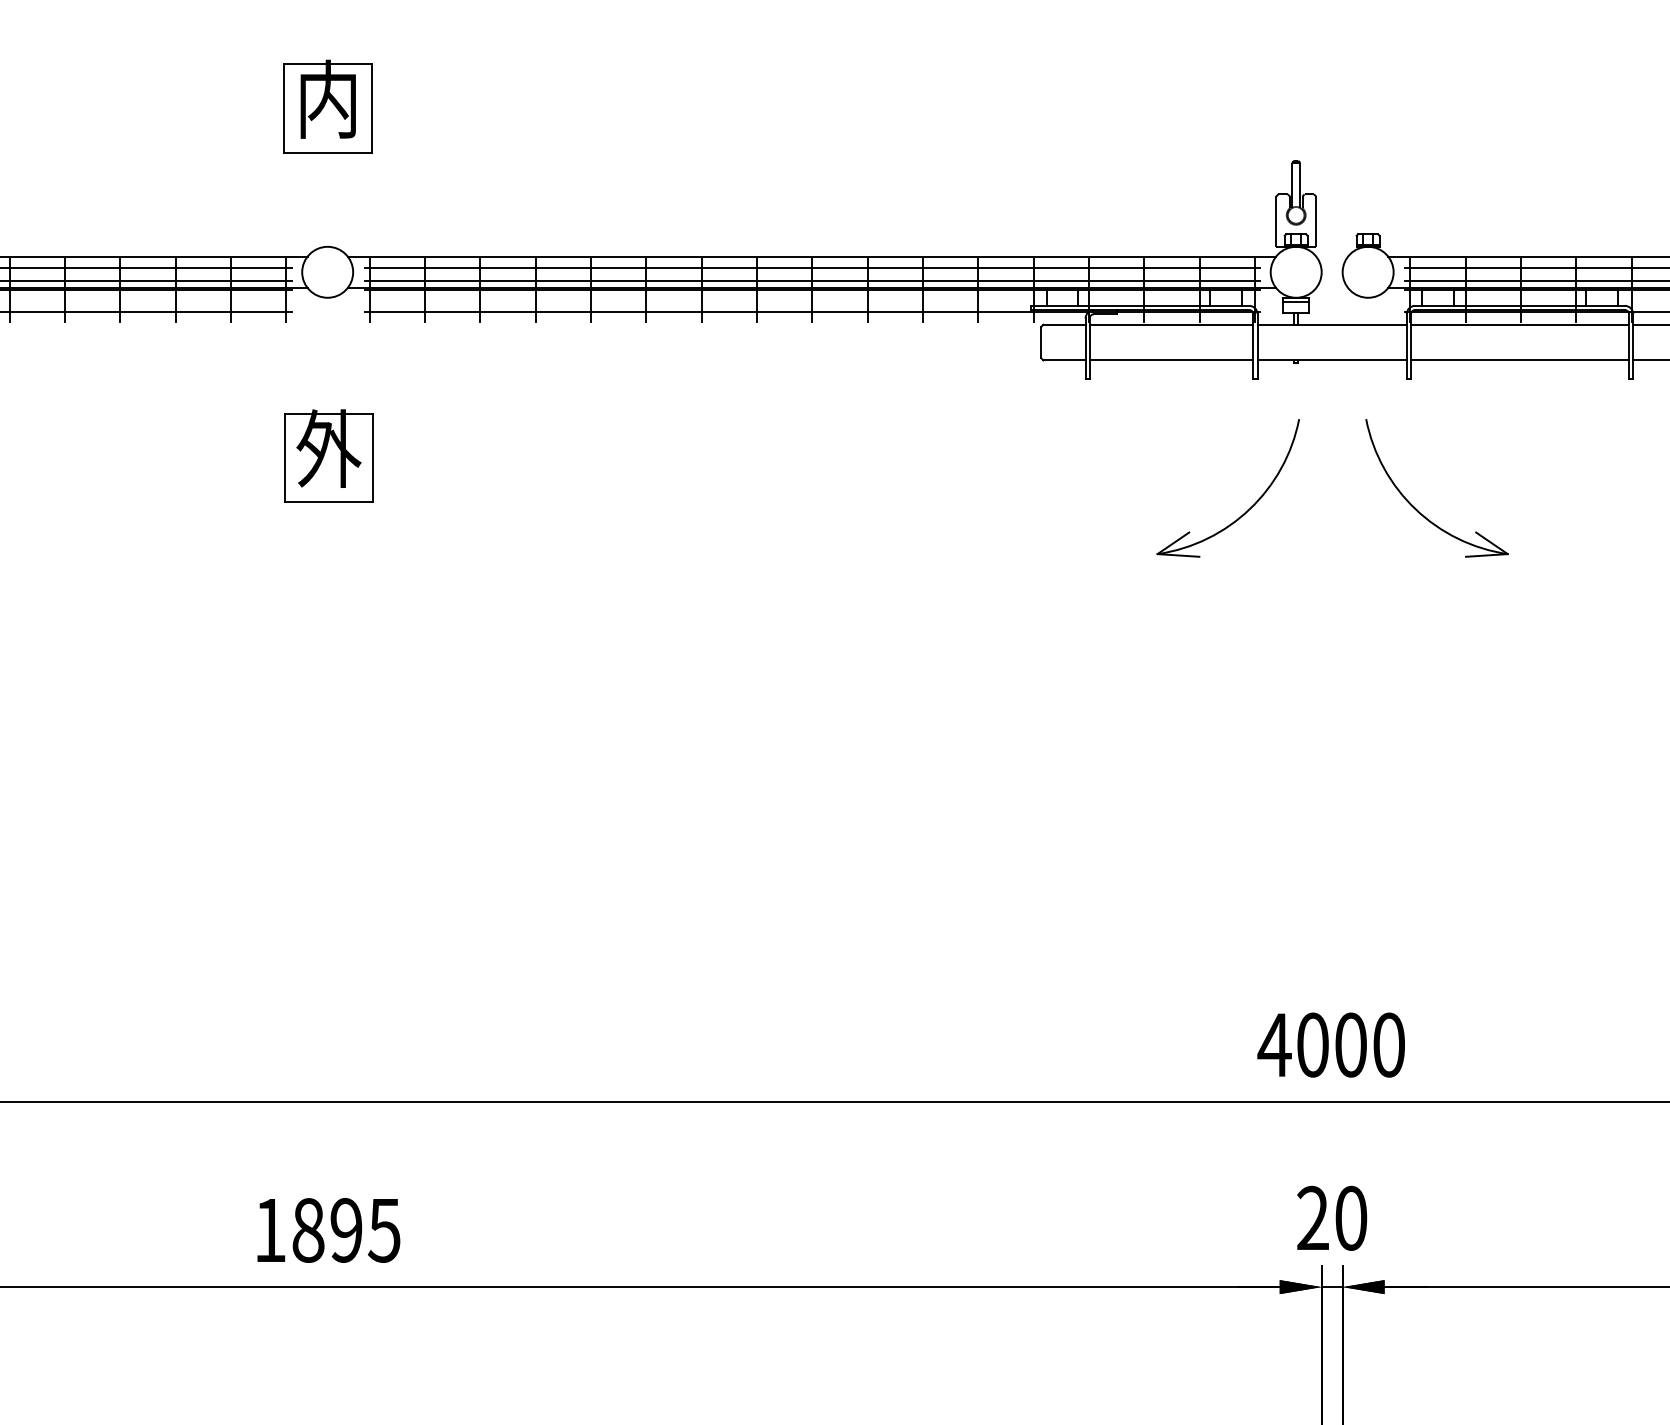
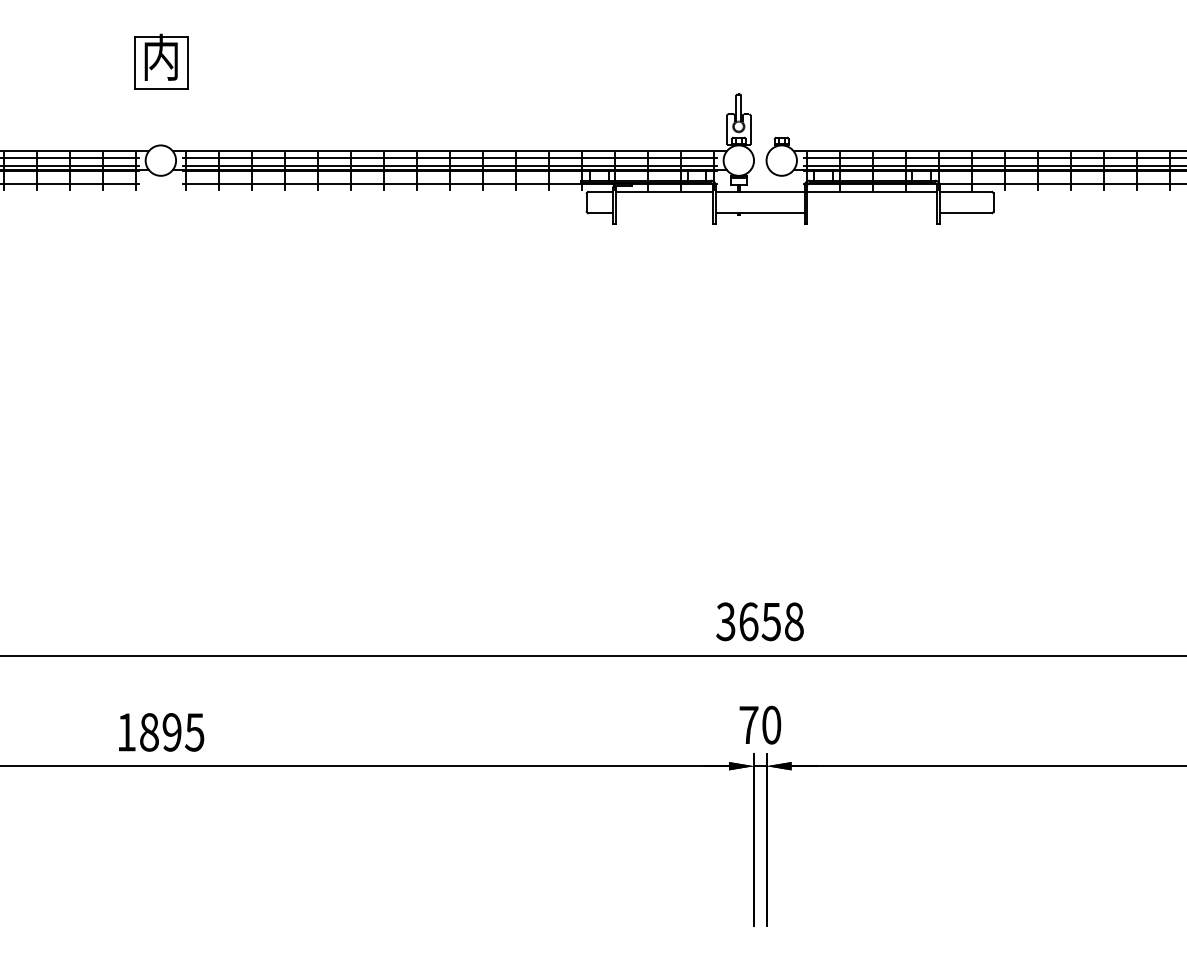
line: (1171, 360) -> (664, 213), removed
line: (1520, 360) -> (872, 213), removed
part: (328, 456) -> (161, 270), removed
part: (1248, 508) -> (710, 301), removed
part: (1417, 508) -> (811, 301), removed
text: (1330, 1044) -> (759, 621), 4000 -> 3658
text: (1312, 1217) -> (748, 724), 20 -> 70

